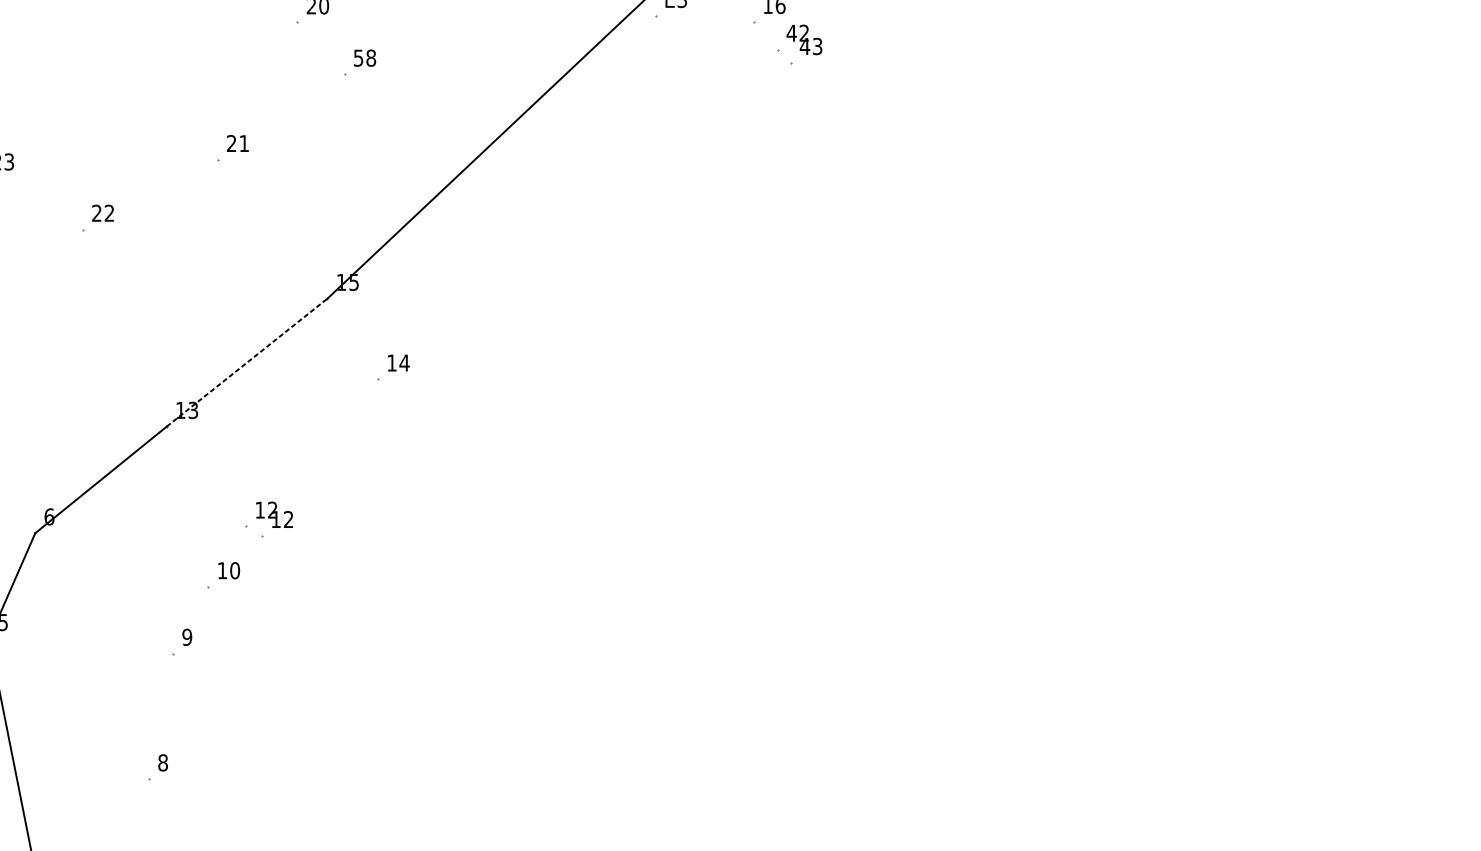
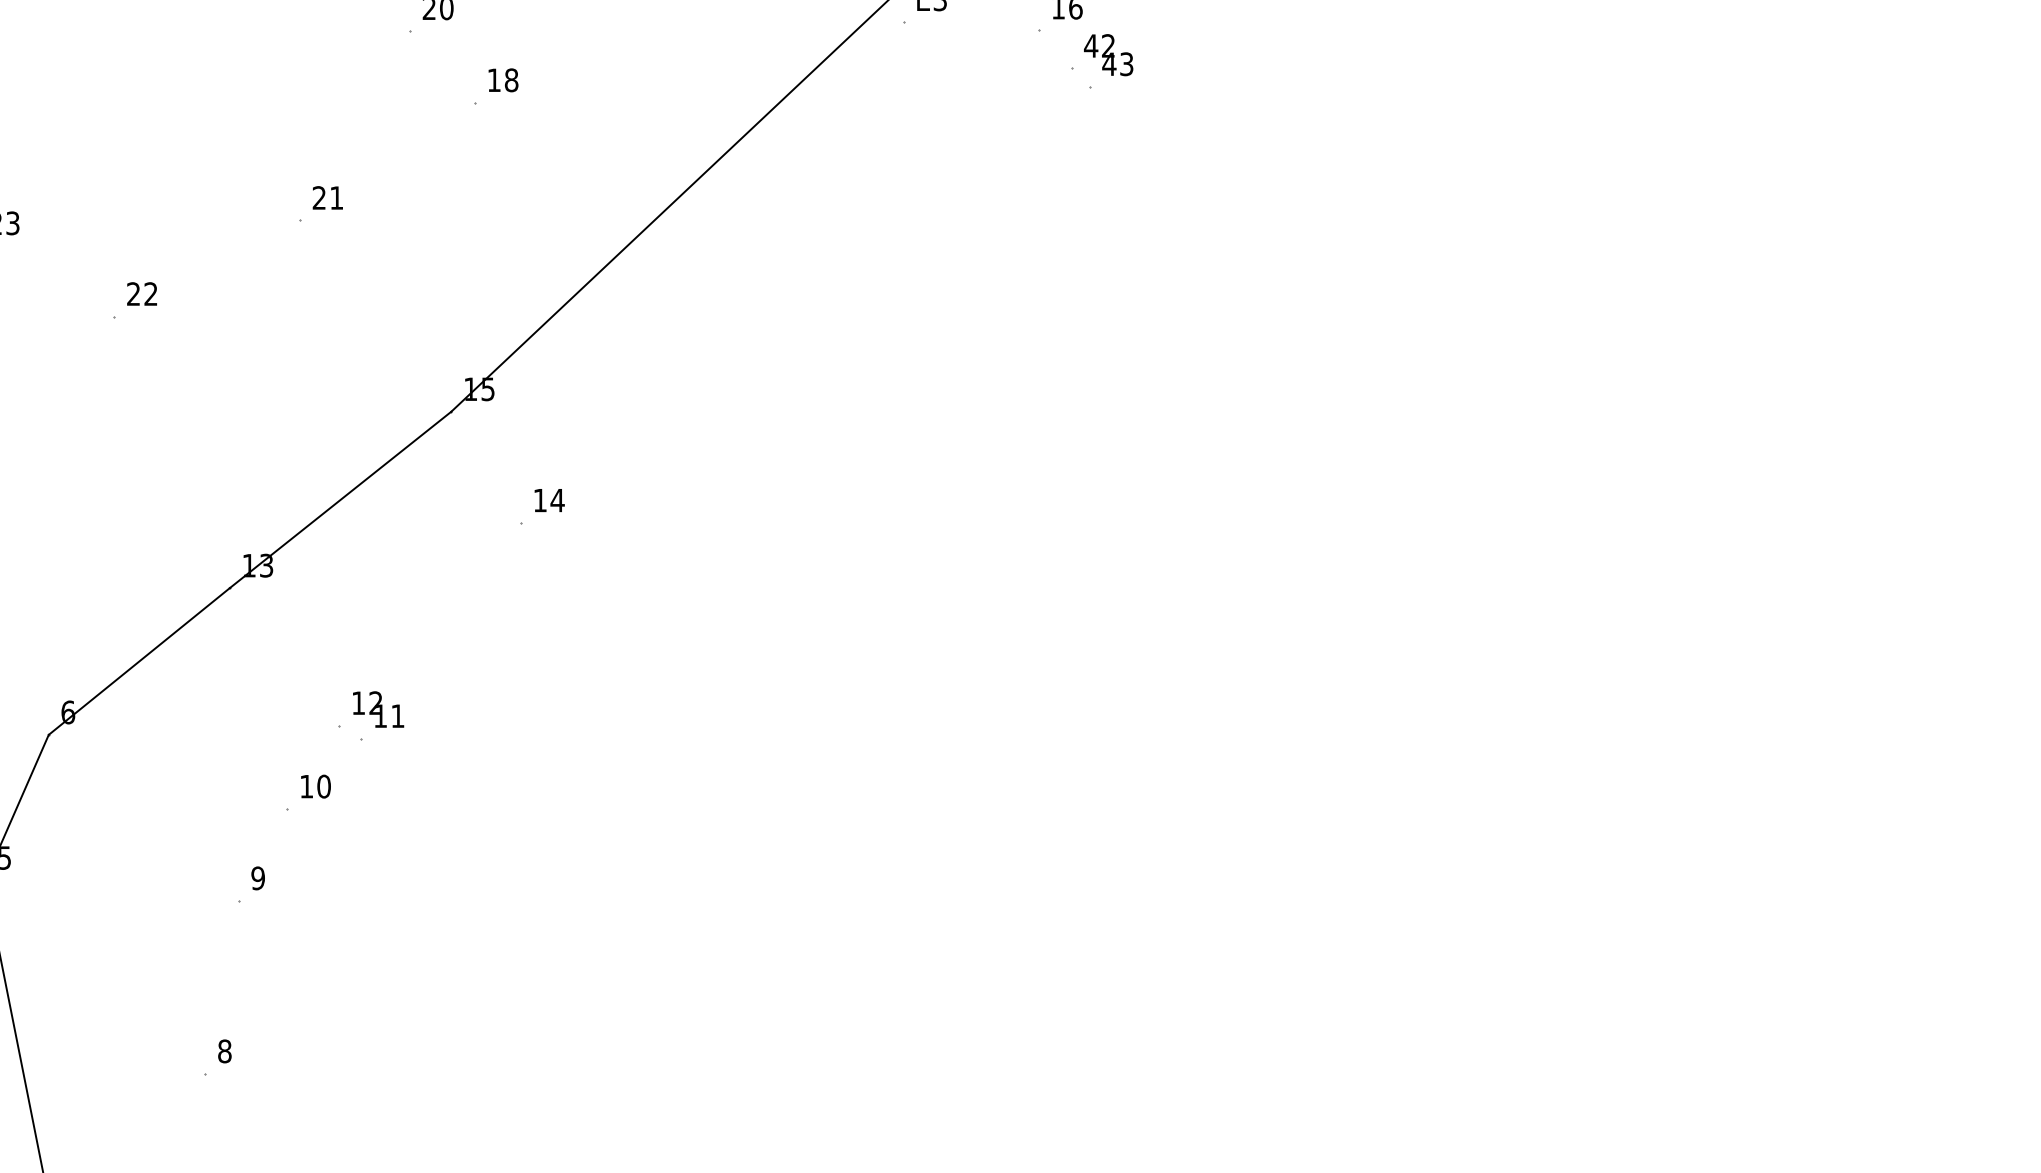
text: (358, 58) -> (493, 80), 58 -> 18
line: (247, 362) -> (340, 499), dashed -> solid
text: (288, 519) -> (397, 715), 12 -> 11

